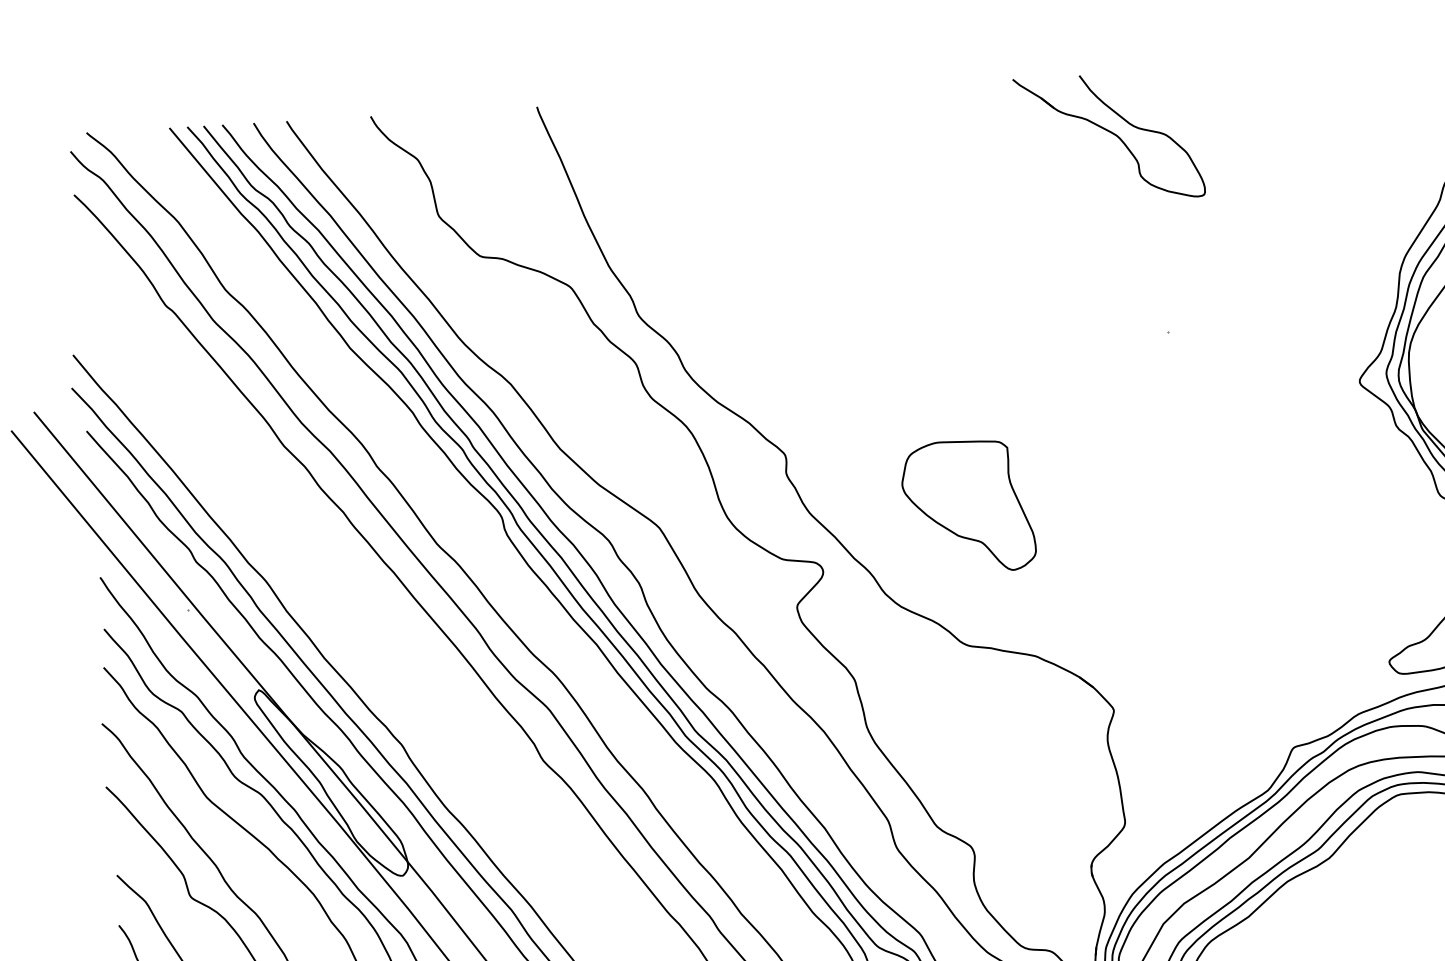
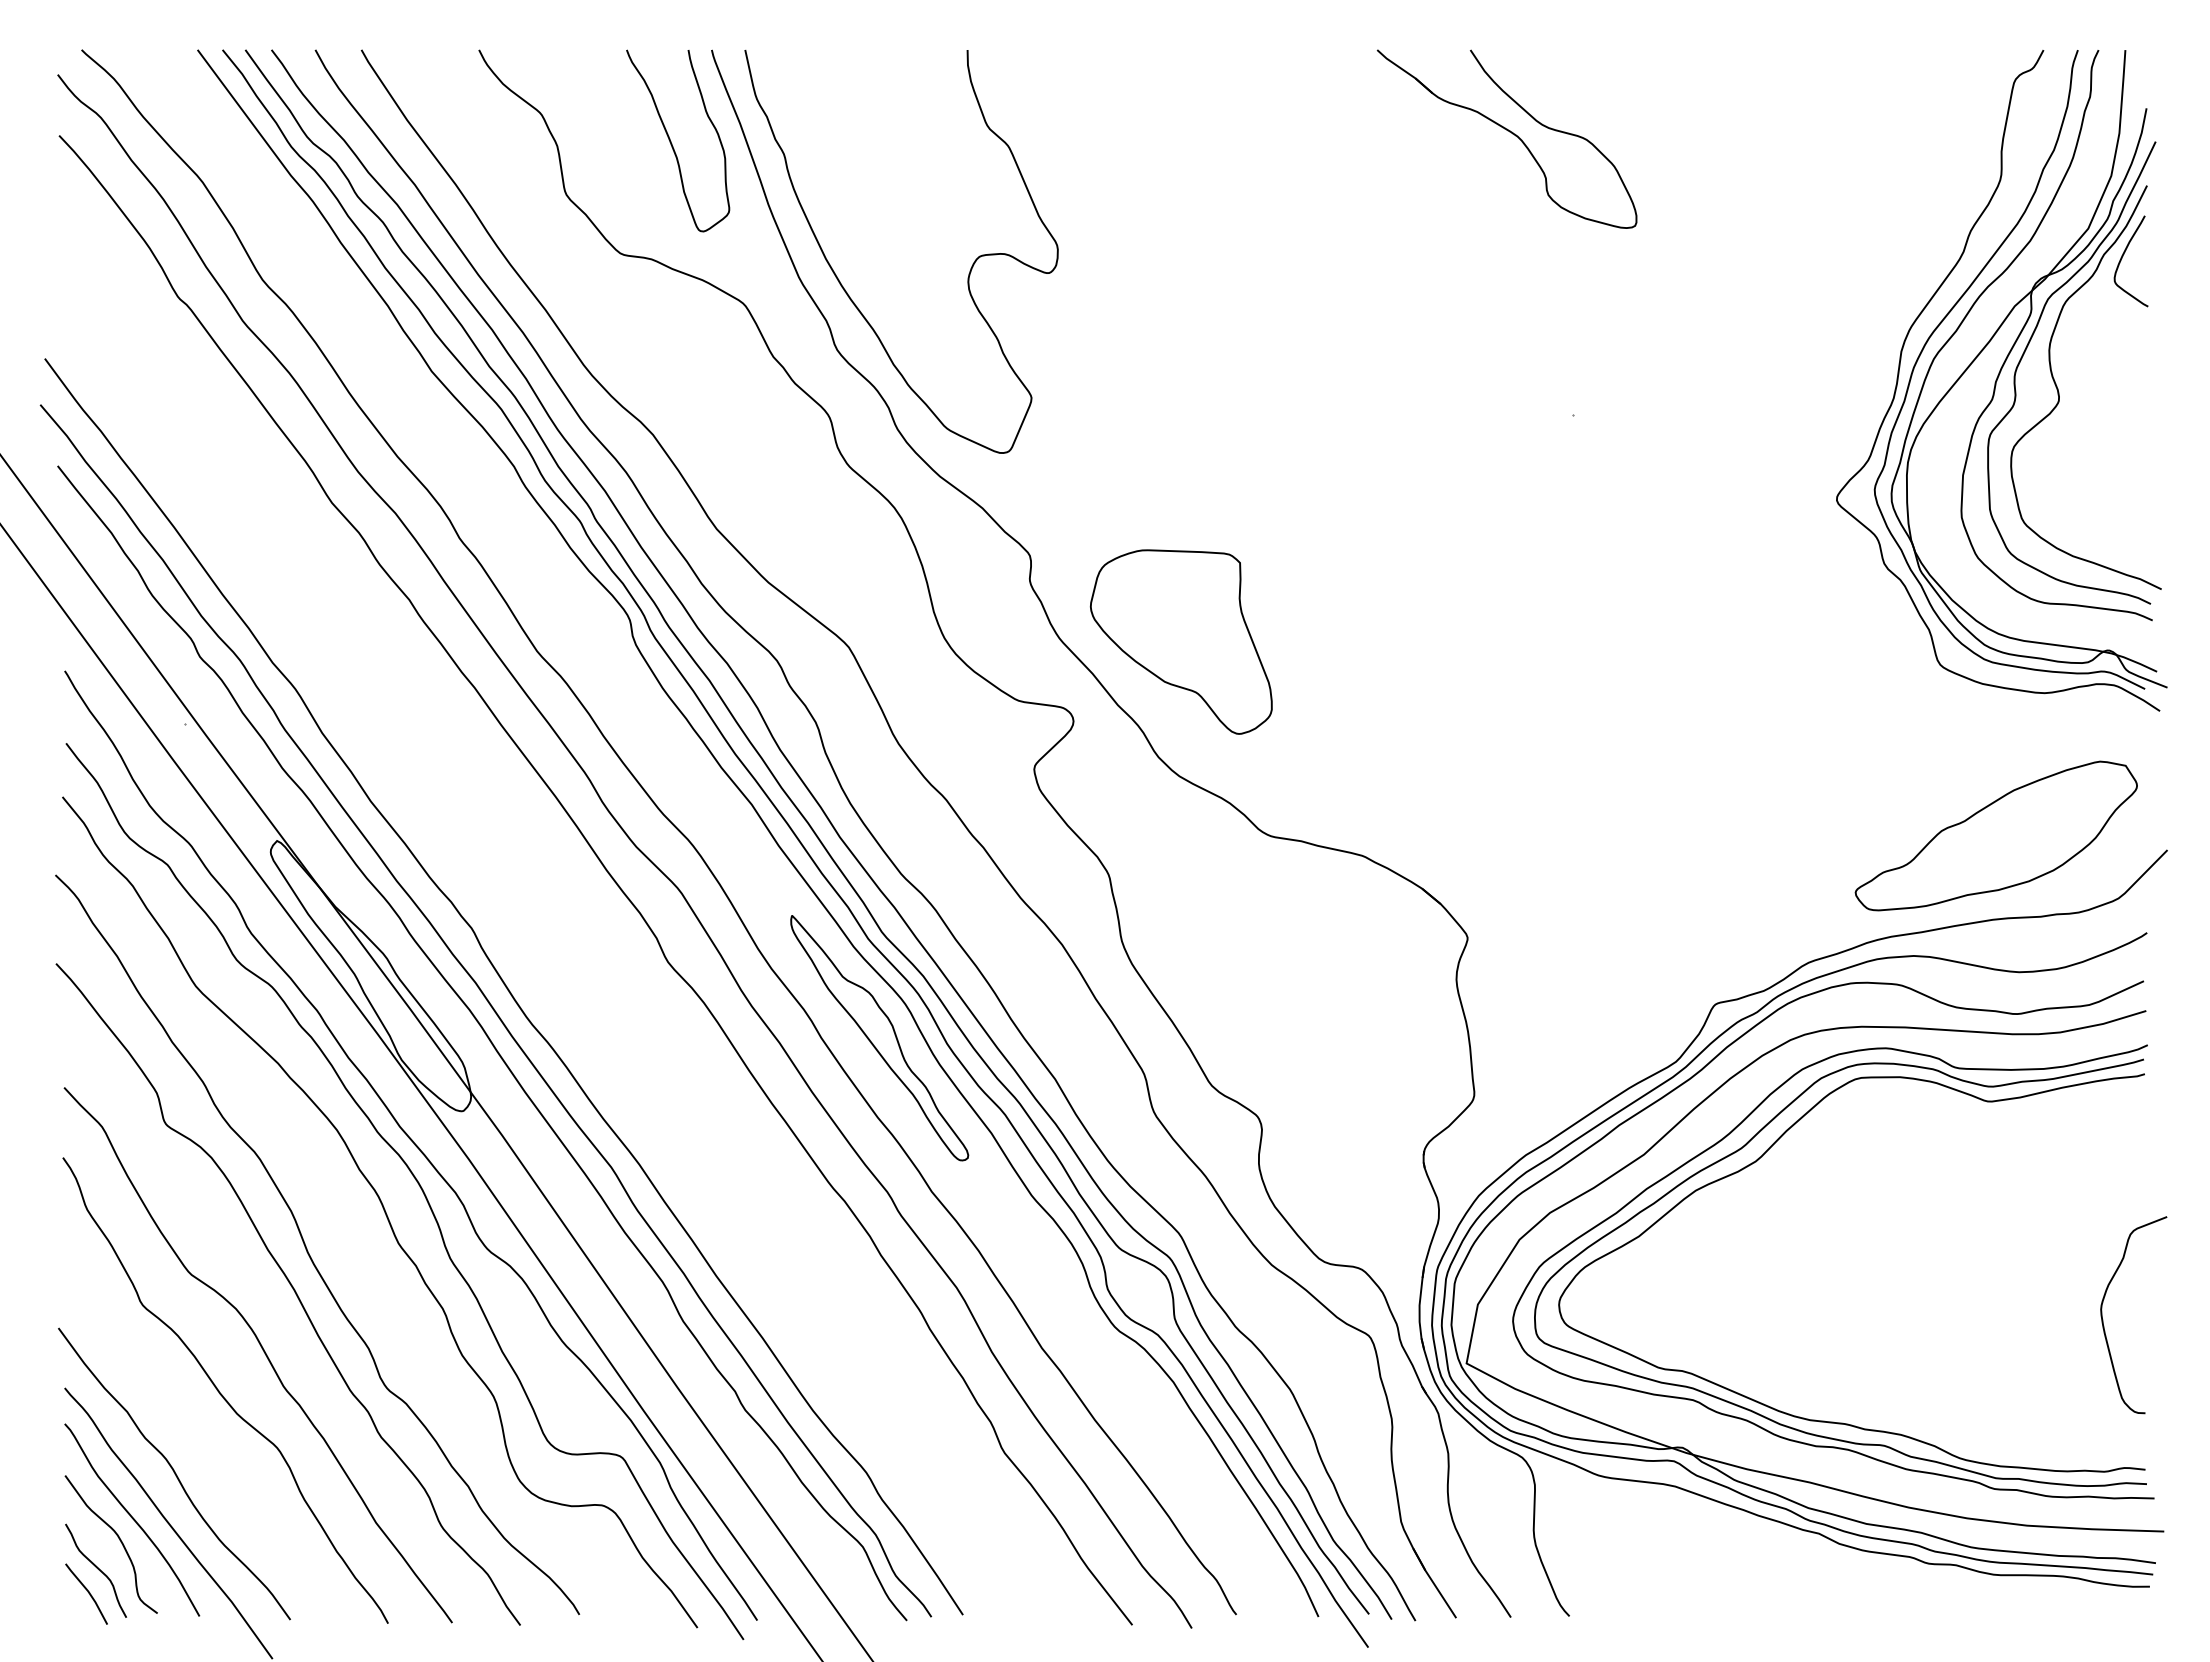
curve: (512, 175) -> (672, 143), added
curve: (642, 272) -> (845, 289), added
part: (967, 506) -> (1180, 641), moved
part: (697, 806) -> (879, 1038), added

